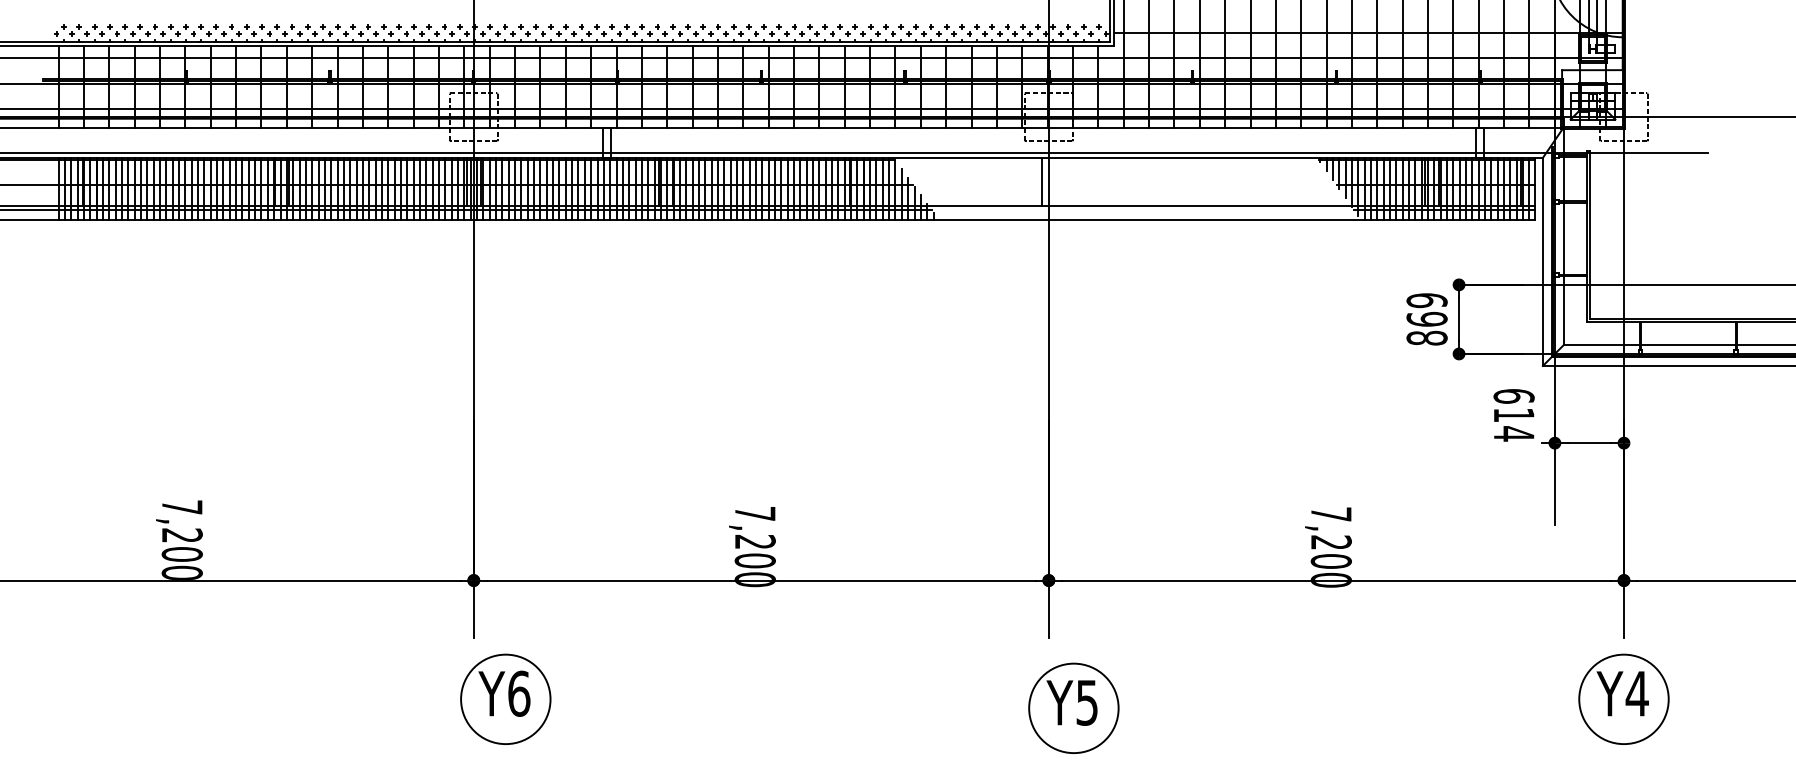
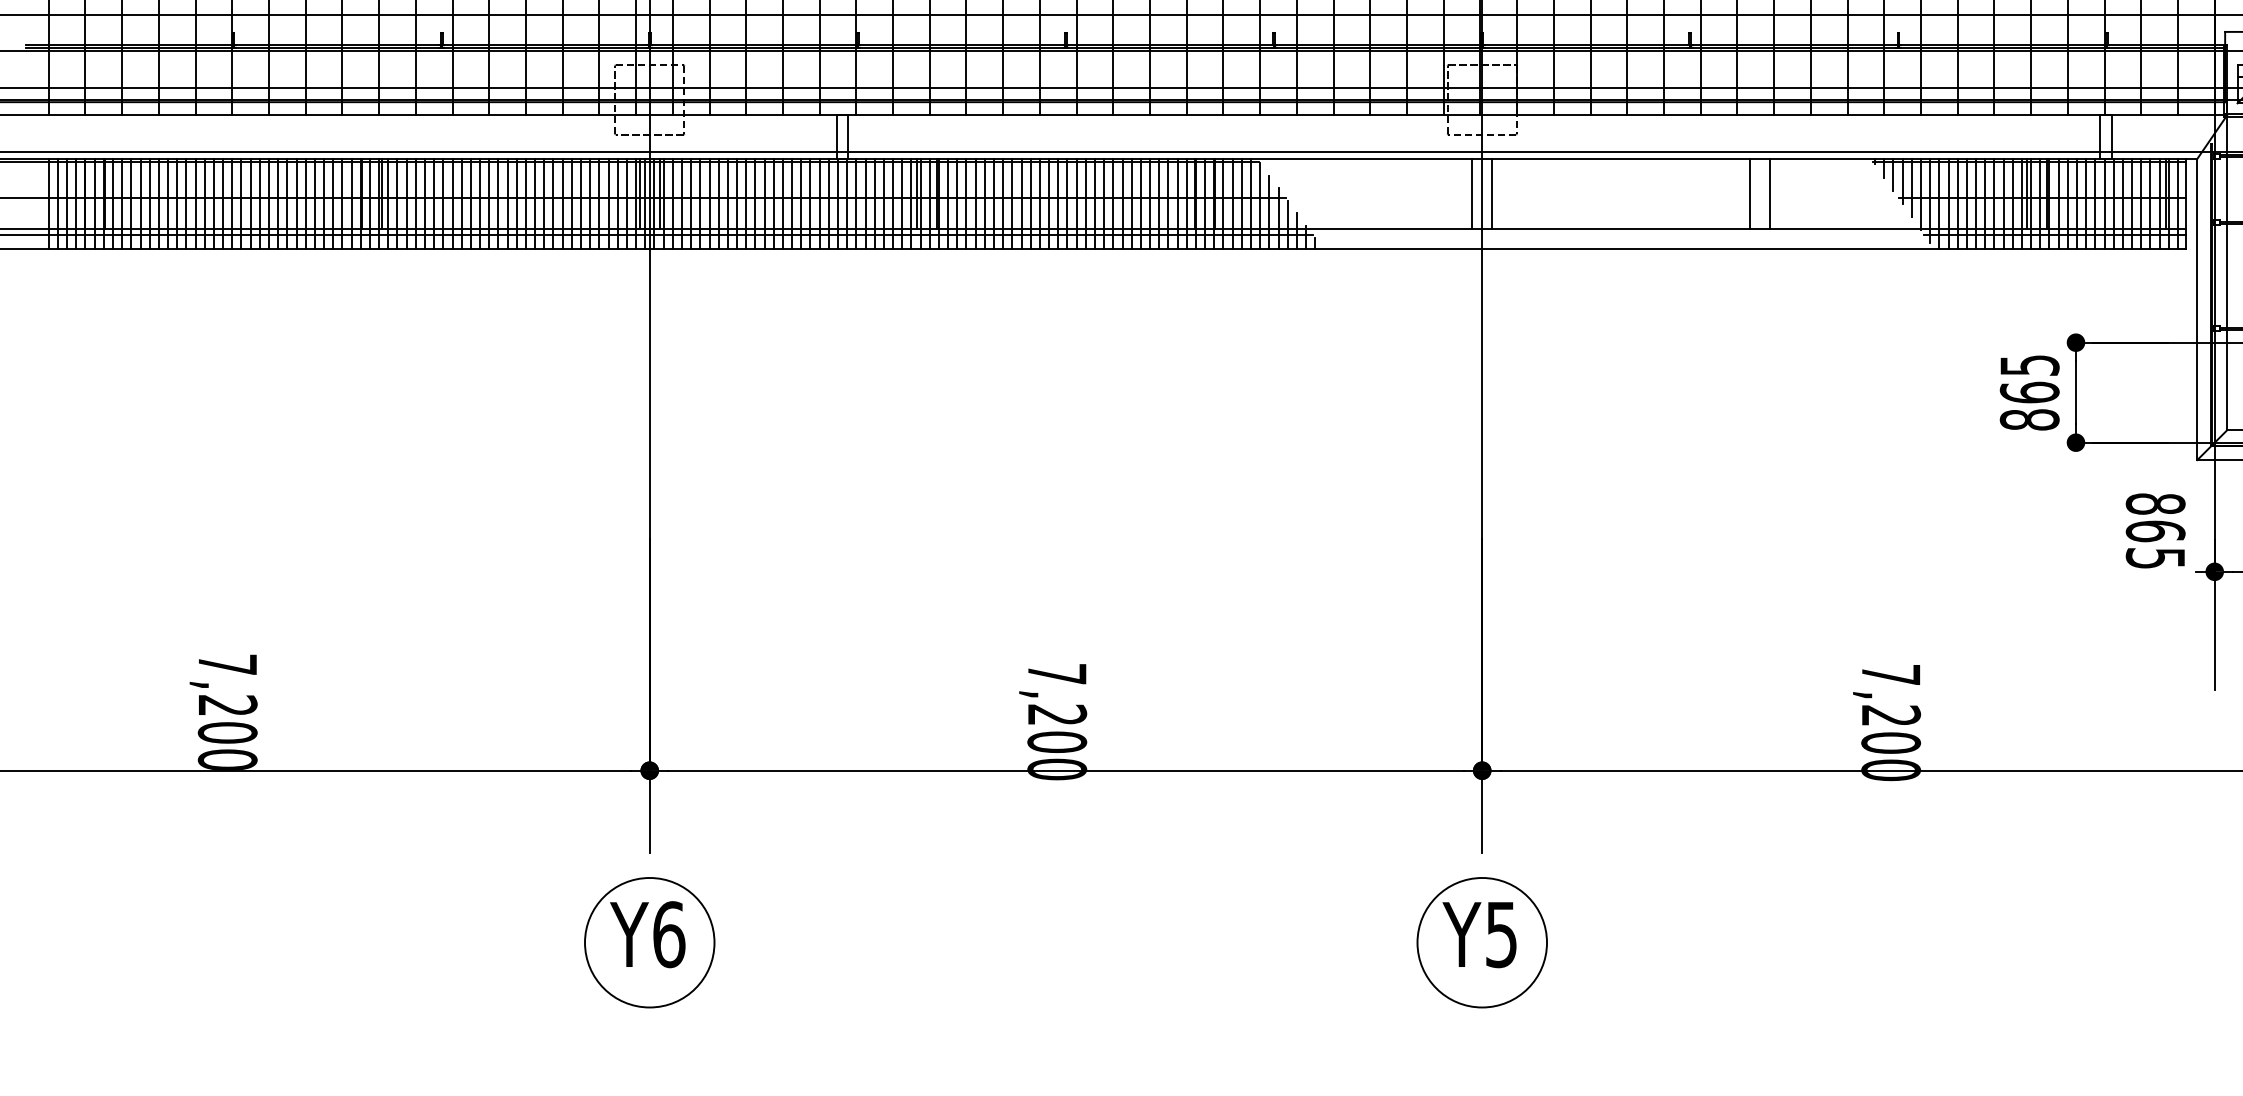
line: (1055, 181) -> (1491, 193), added
line: (1233, 181) -> (1749, 193), added
line: (1247, 181) -> (1769, 193), added
text: (1426, 300) -> (2028, 365), 869 -> 865
text: (1513, 415) -> (2154, 531), 614 -> 865
part: (505, 698) -> (649, 941), moved
part: (1073, 707) -> (1481, 941), moved

